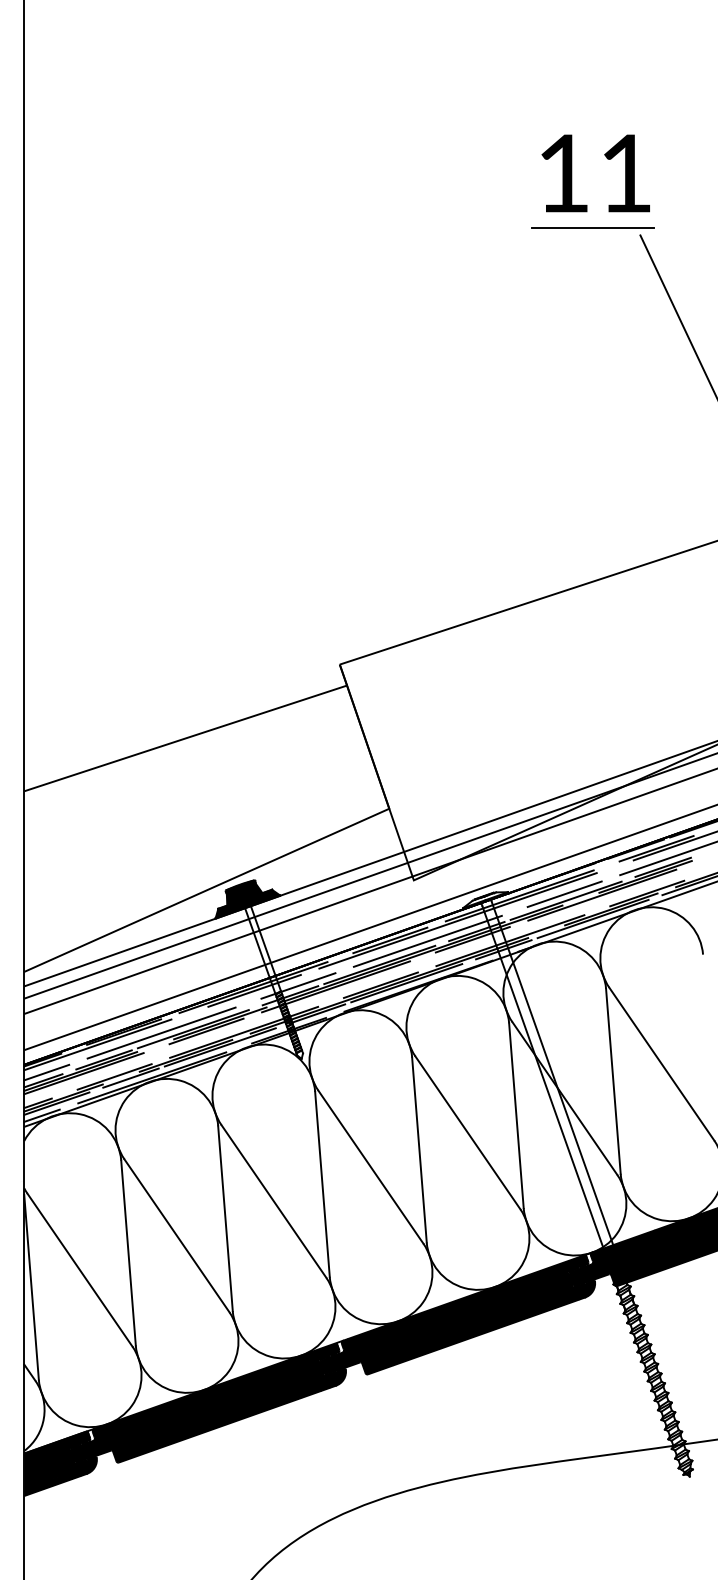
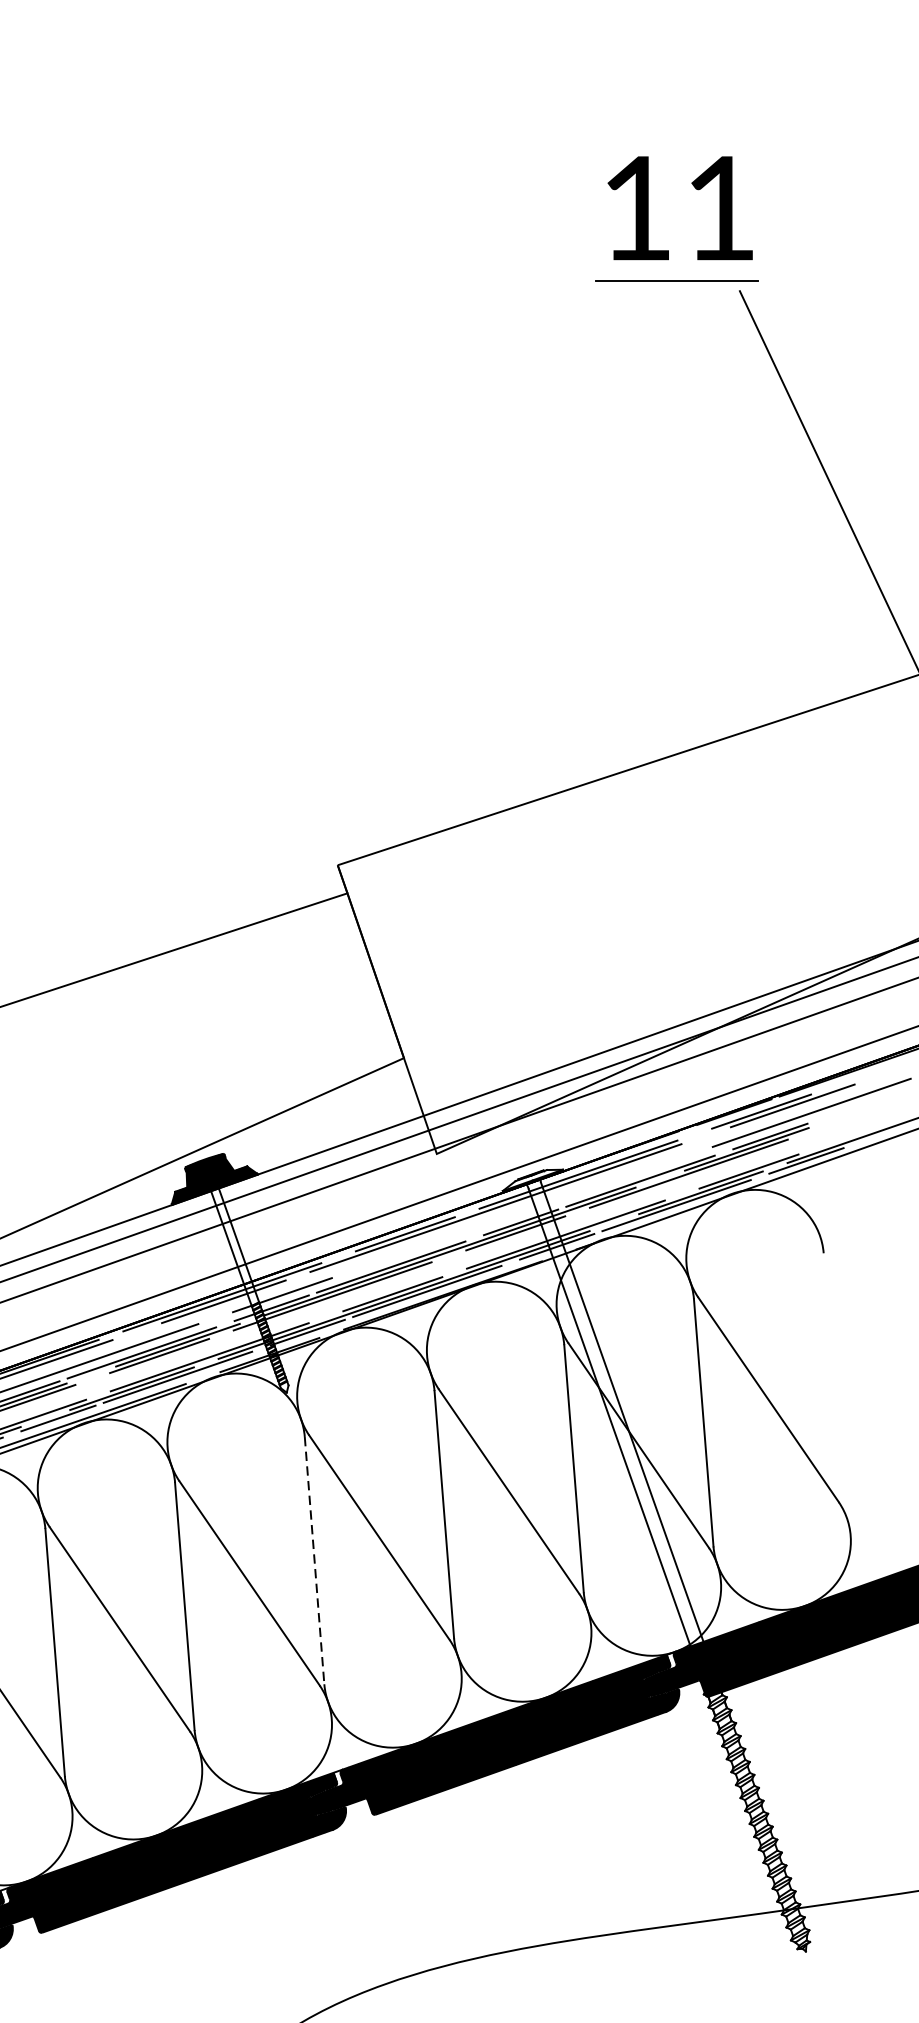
line: (564, 894) -> (638, 1172), removed
line: (427, 940) -> (455, 1234), removed
line: (322, 1184) -> (314, 1560), solid -> dashed

